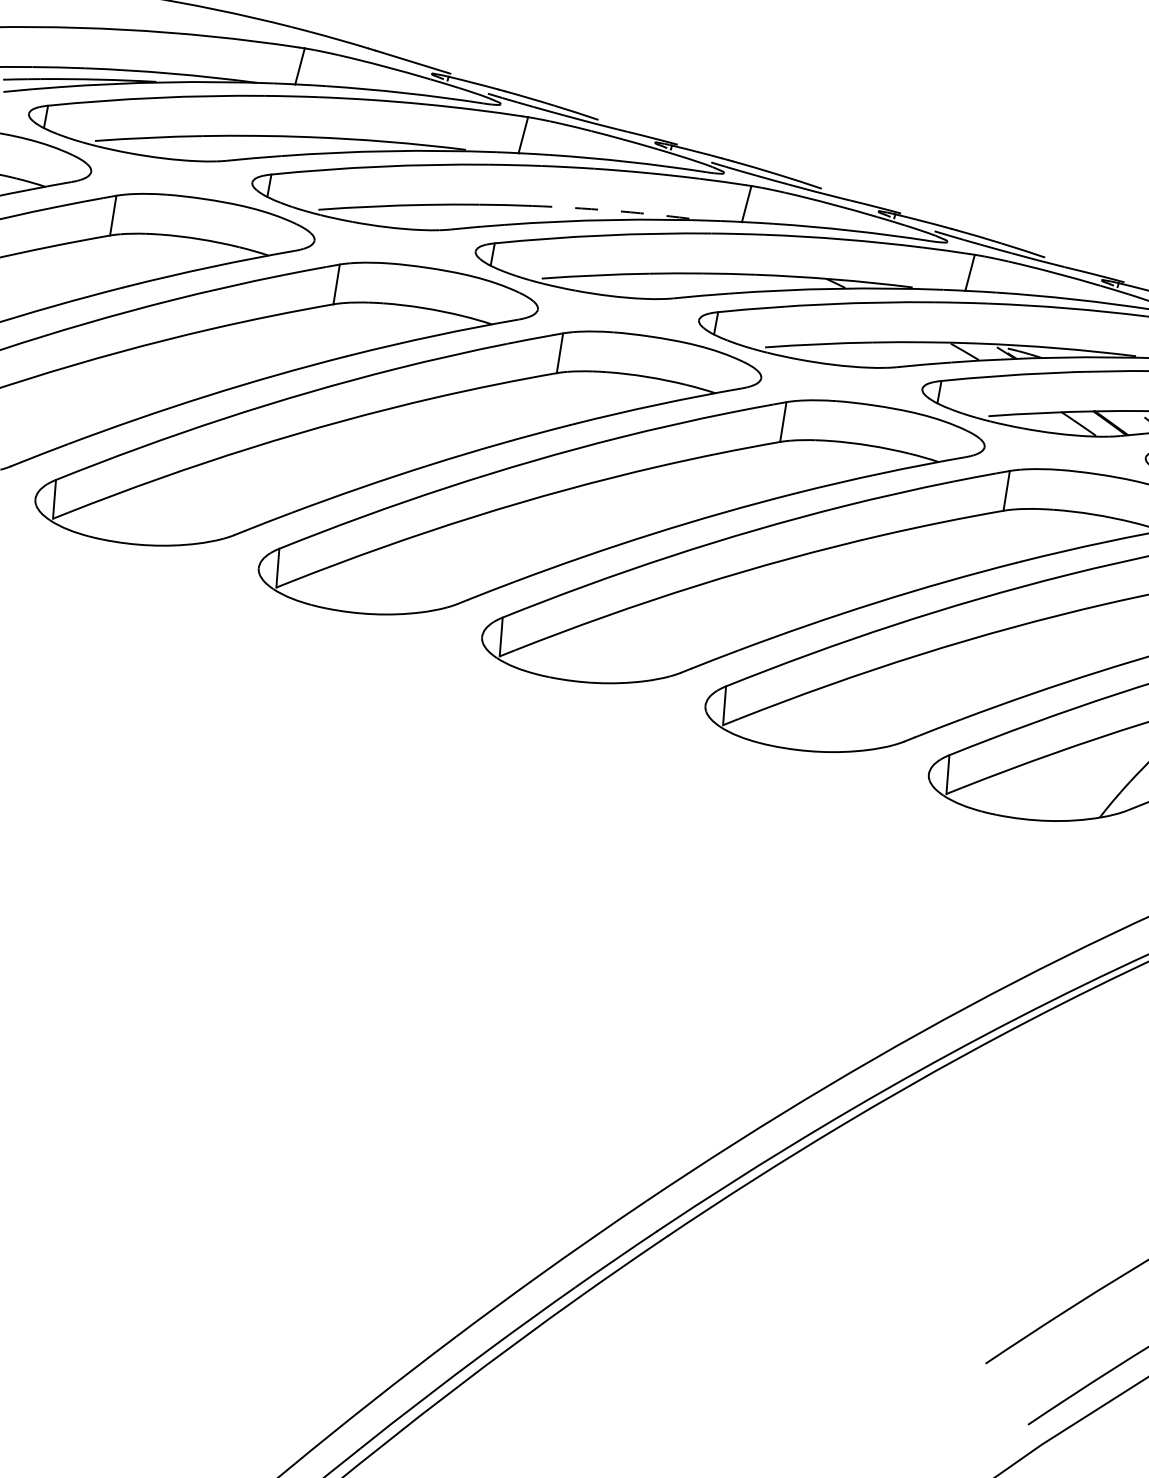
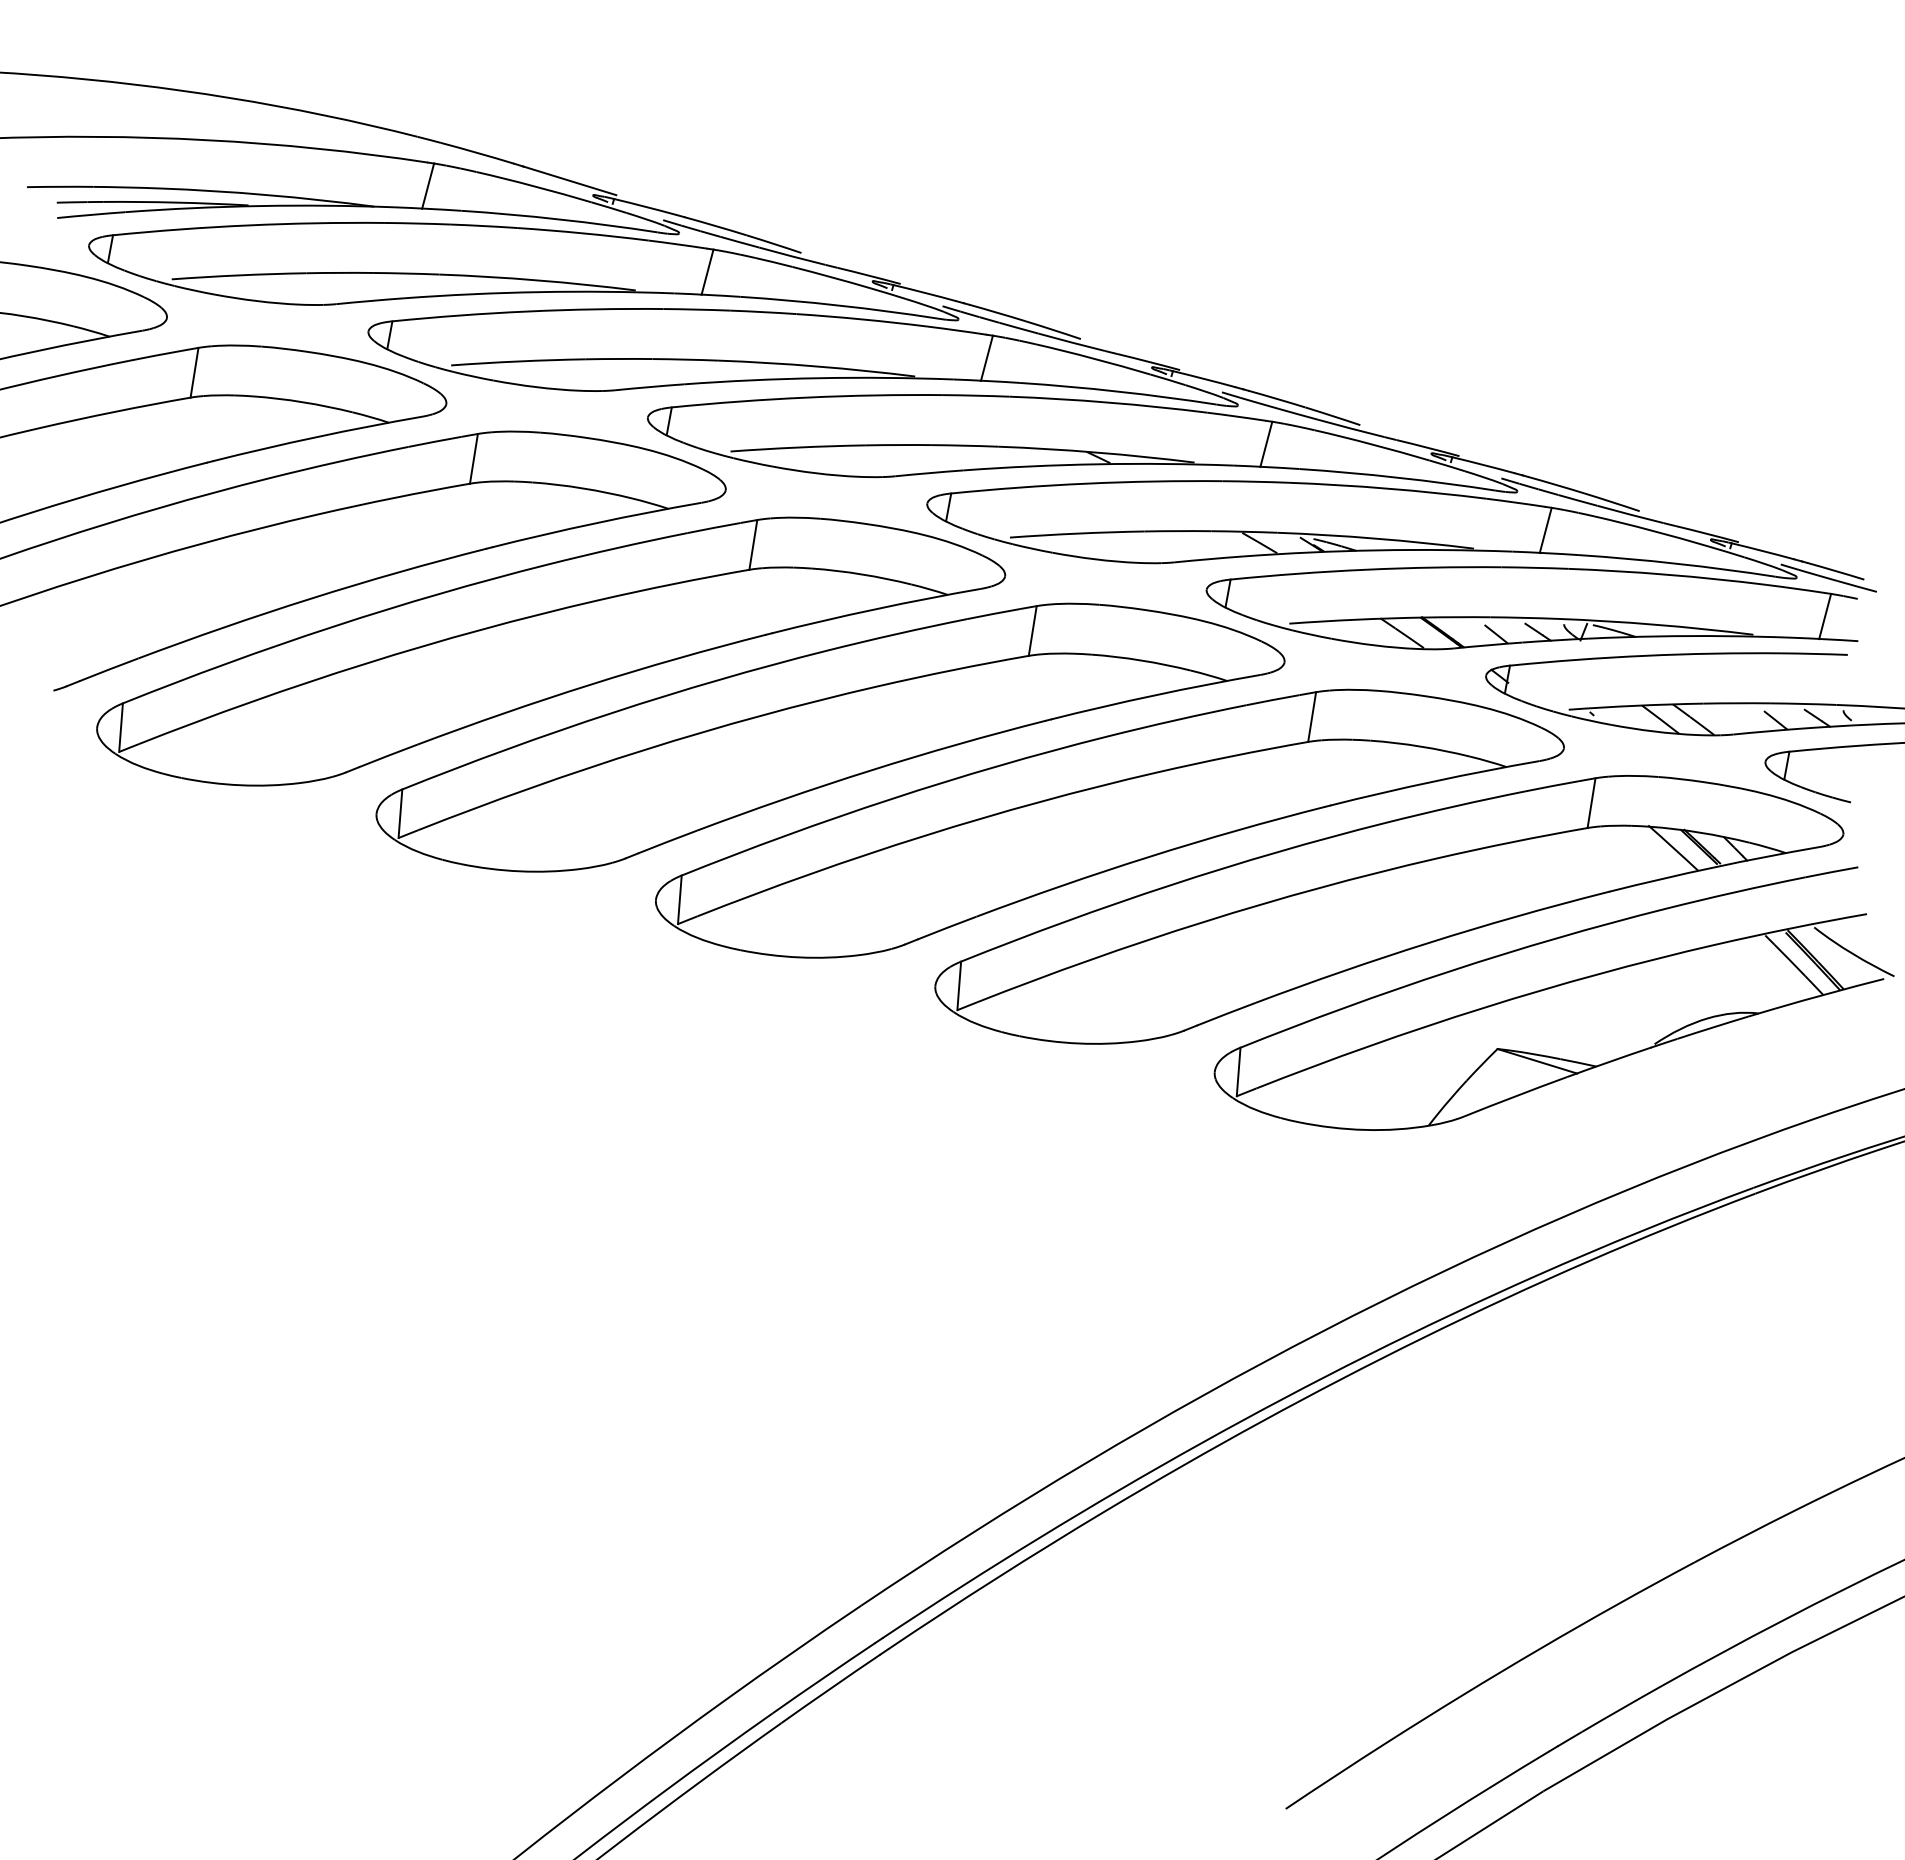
arc: (611, 210) -> (817, 366), dashed -> solid

